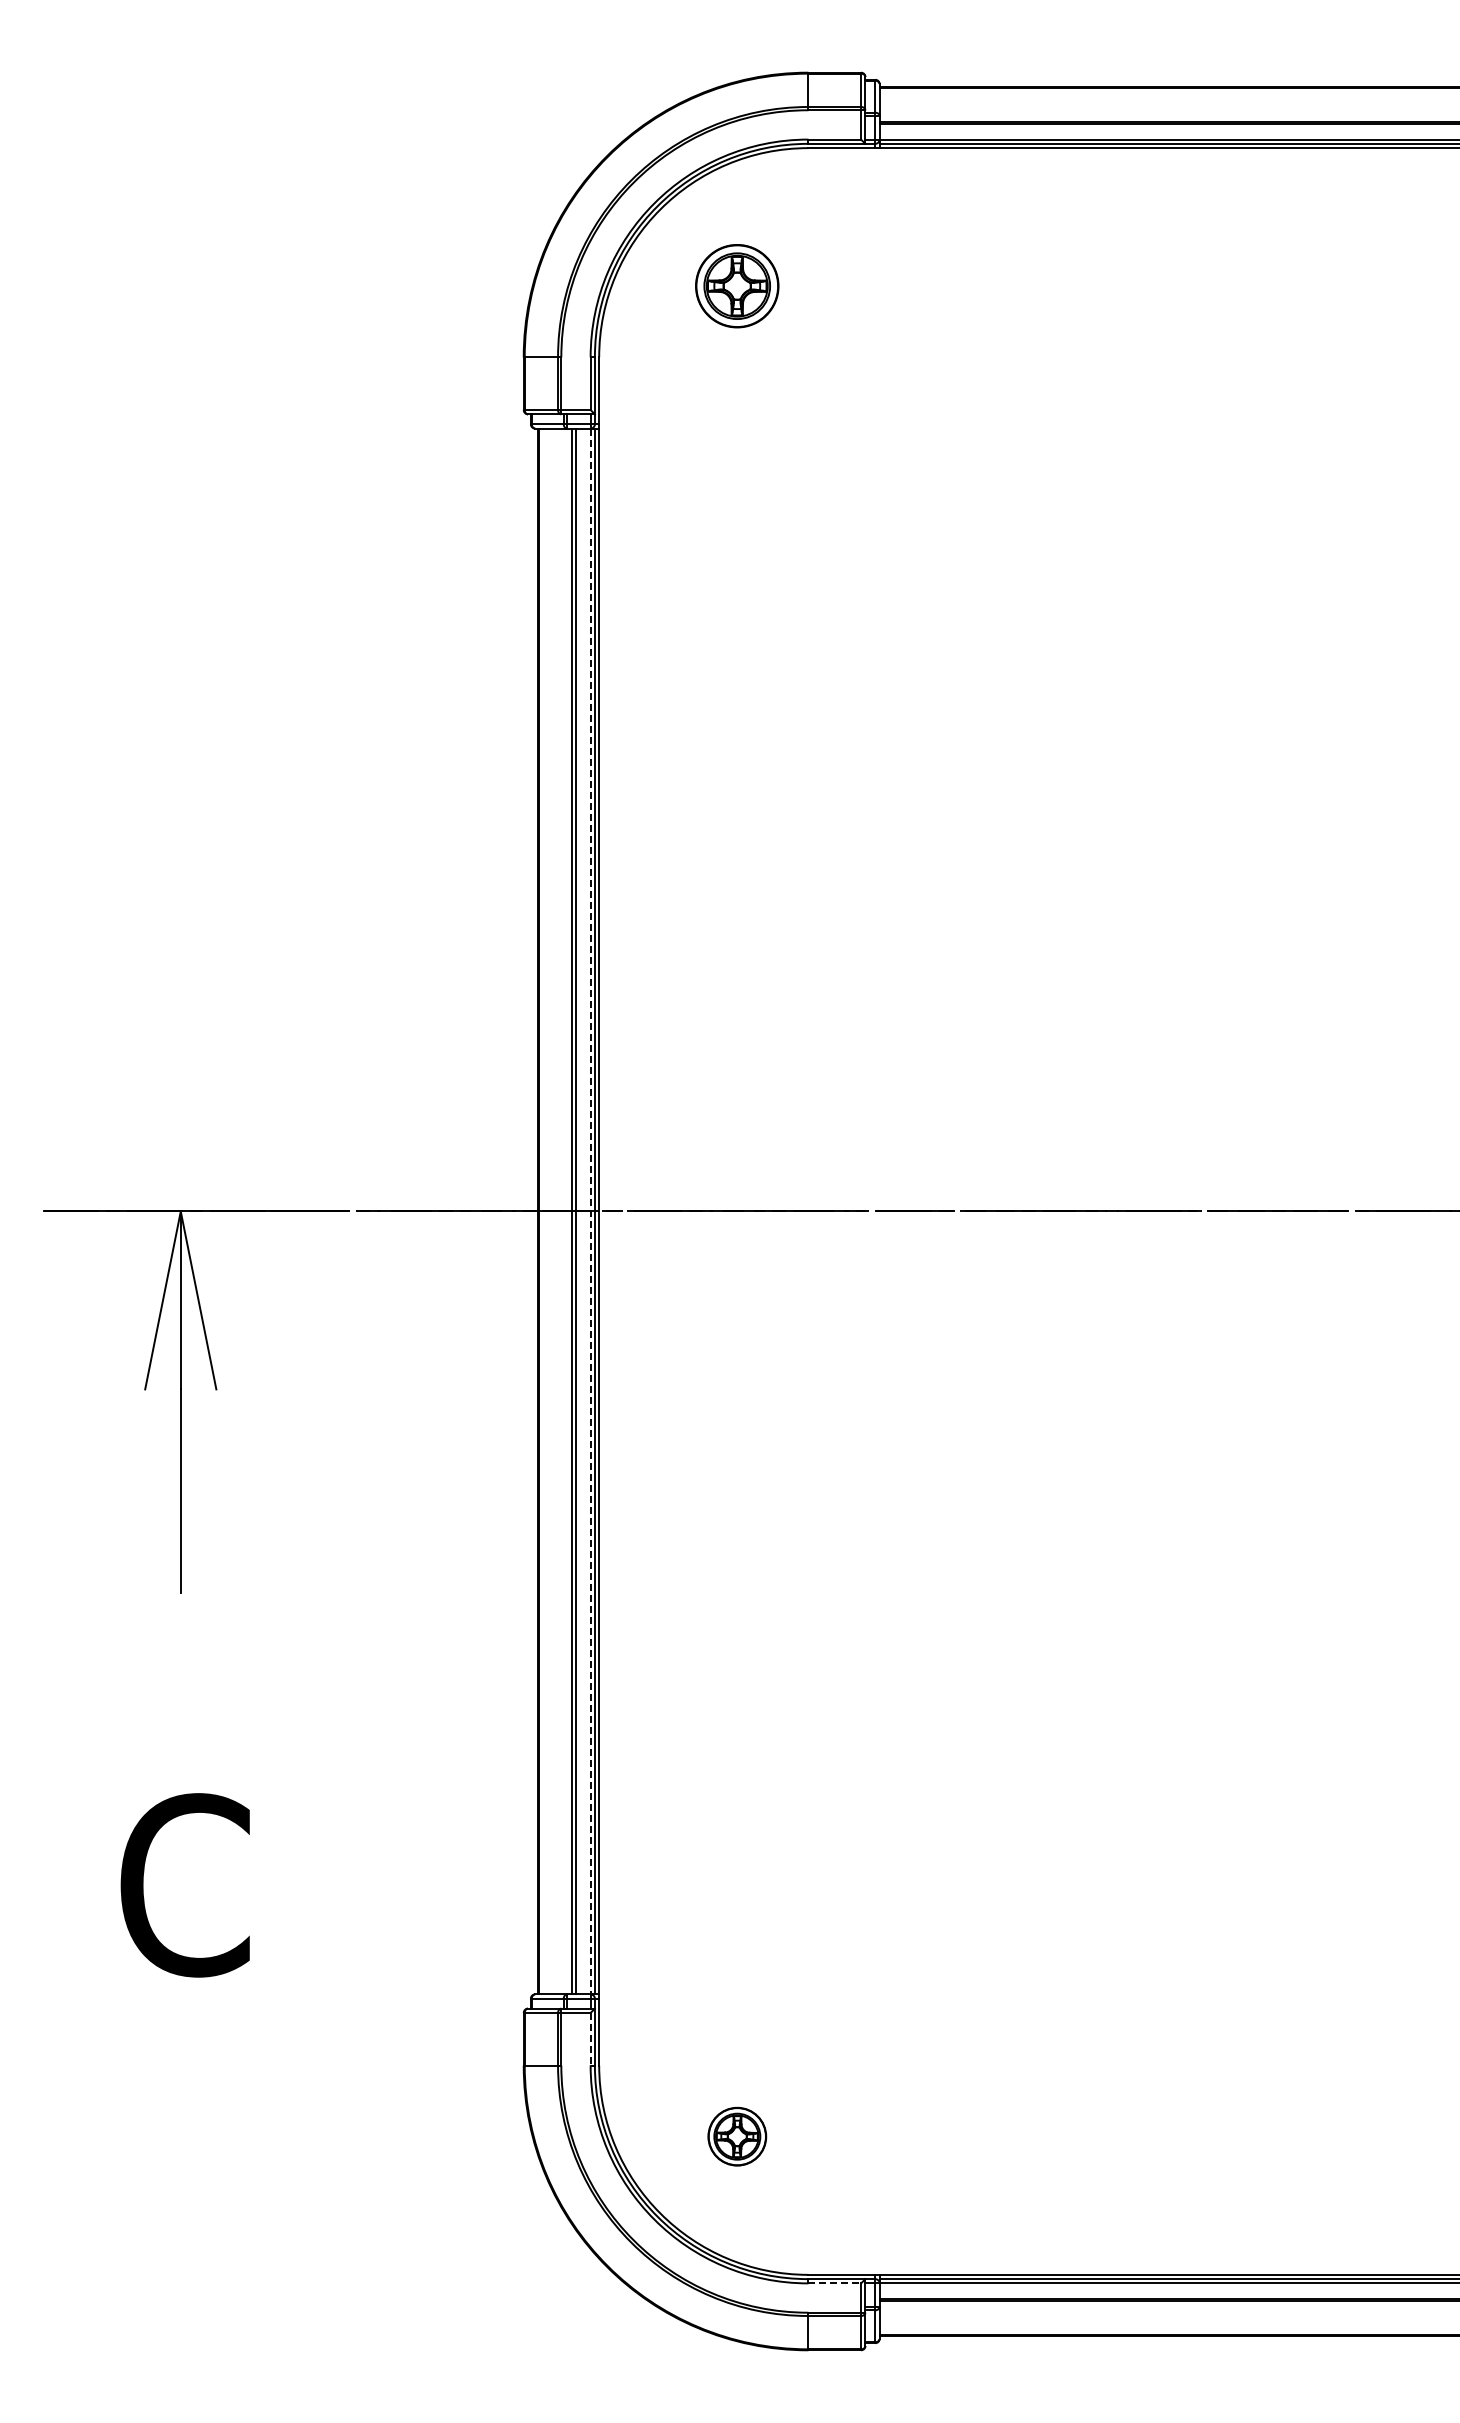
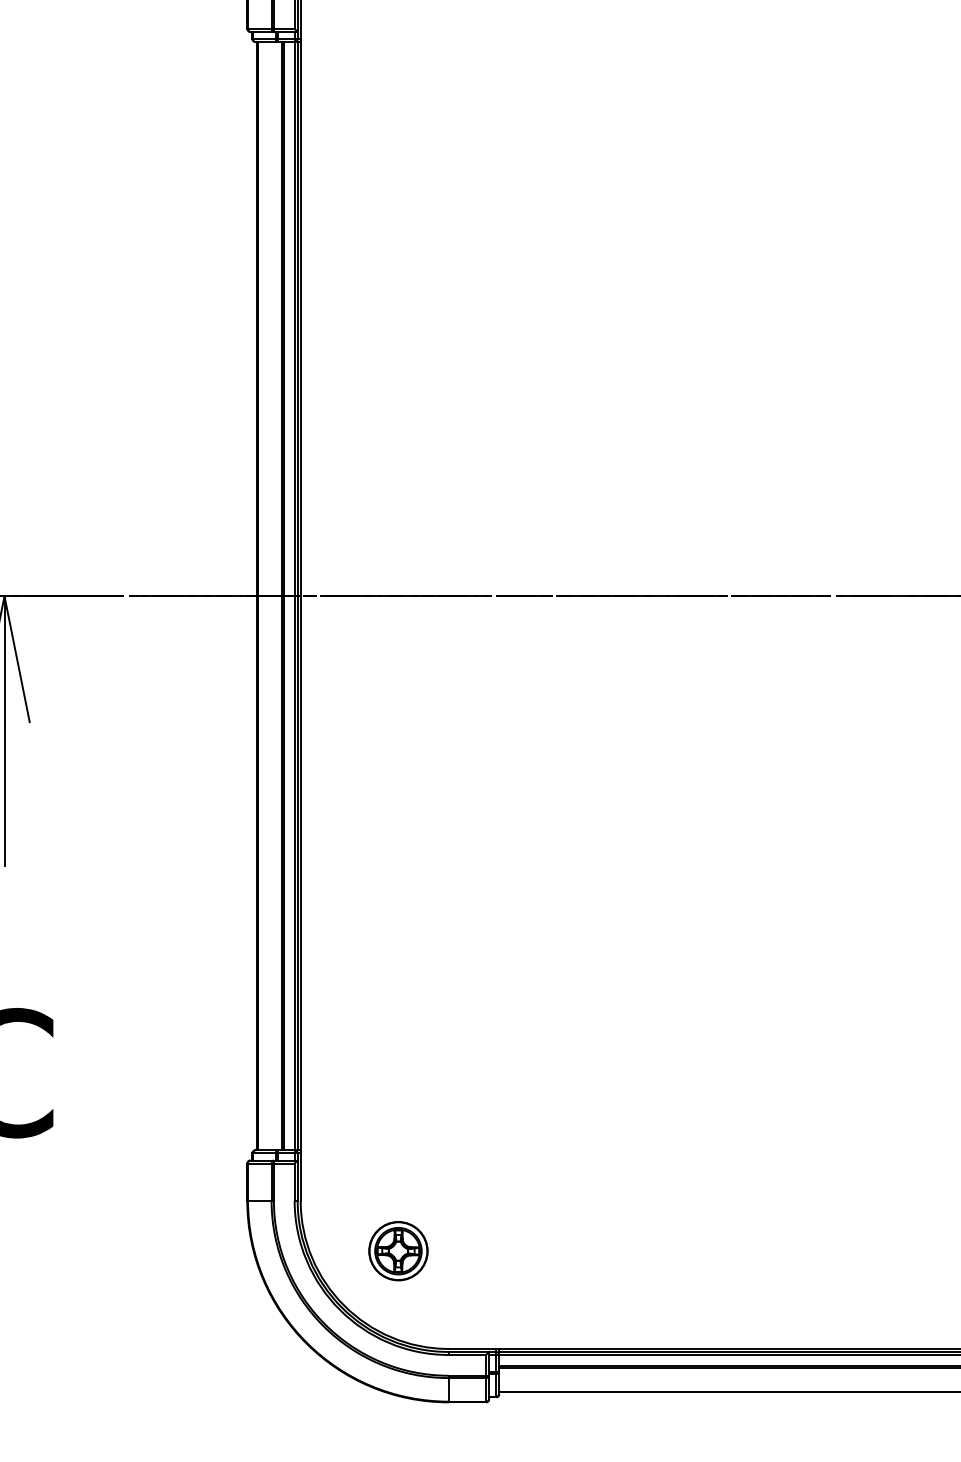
line: (590, 1211) -> (294, 596), dashed -> solid
line: (590, 2039) -> (294, 1182), dashed -> solid
part: (737, 2136) -> (398, 1251), size x1.43
line: (835, 2283) -> (467, 1355), dashed -> solid

